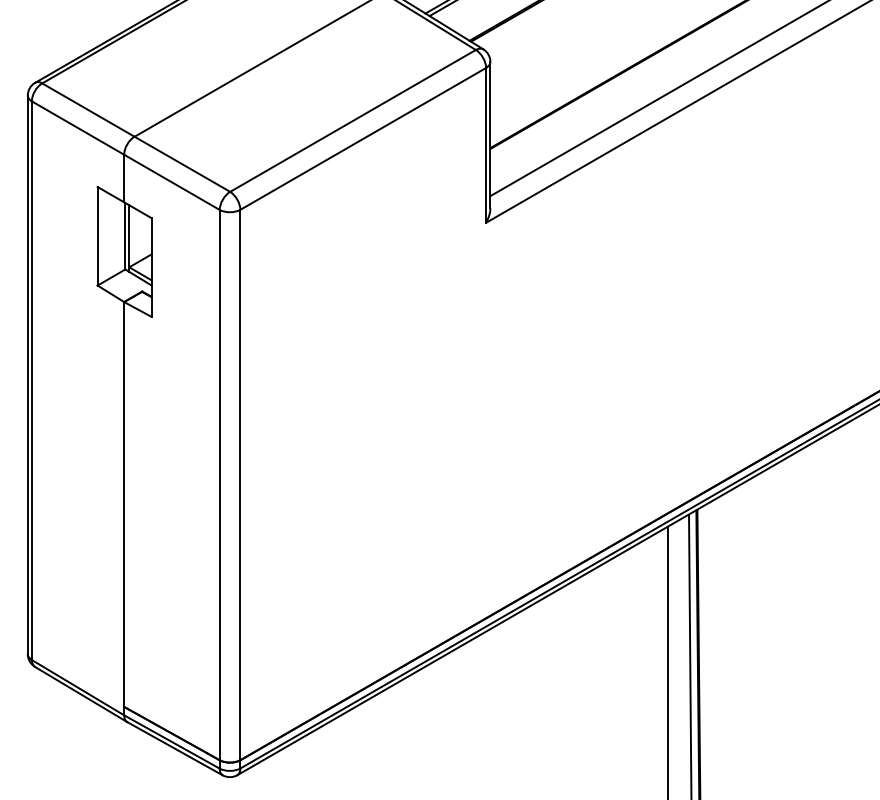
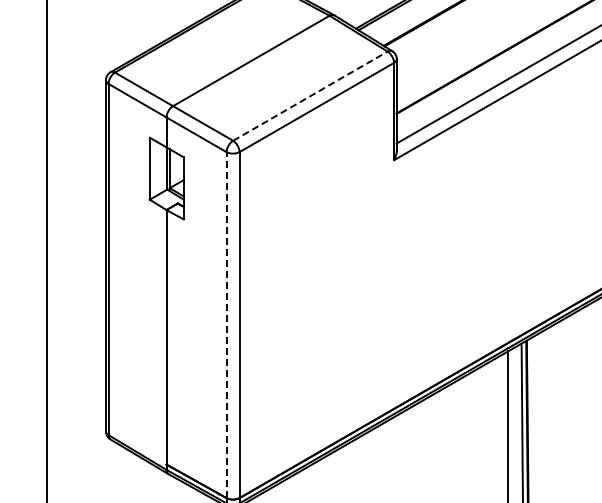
line: (353, 119) -> (310, 95), solid -> dashed
line: (219, 485) -> (226, 325), solid -> dashed

